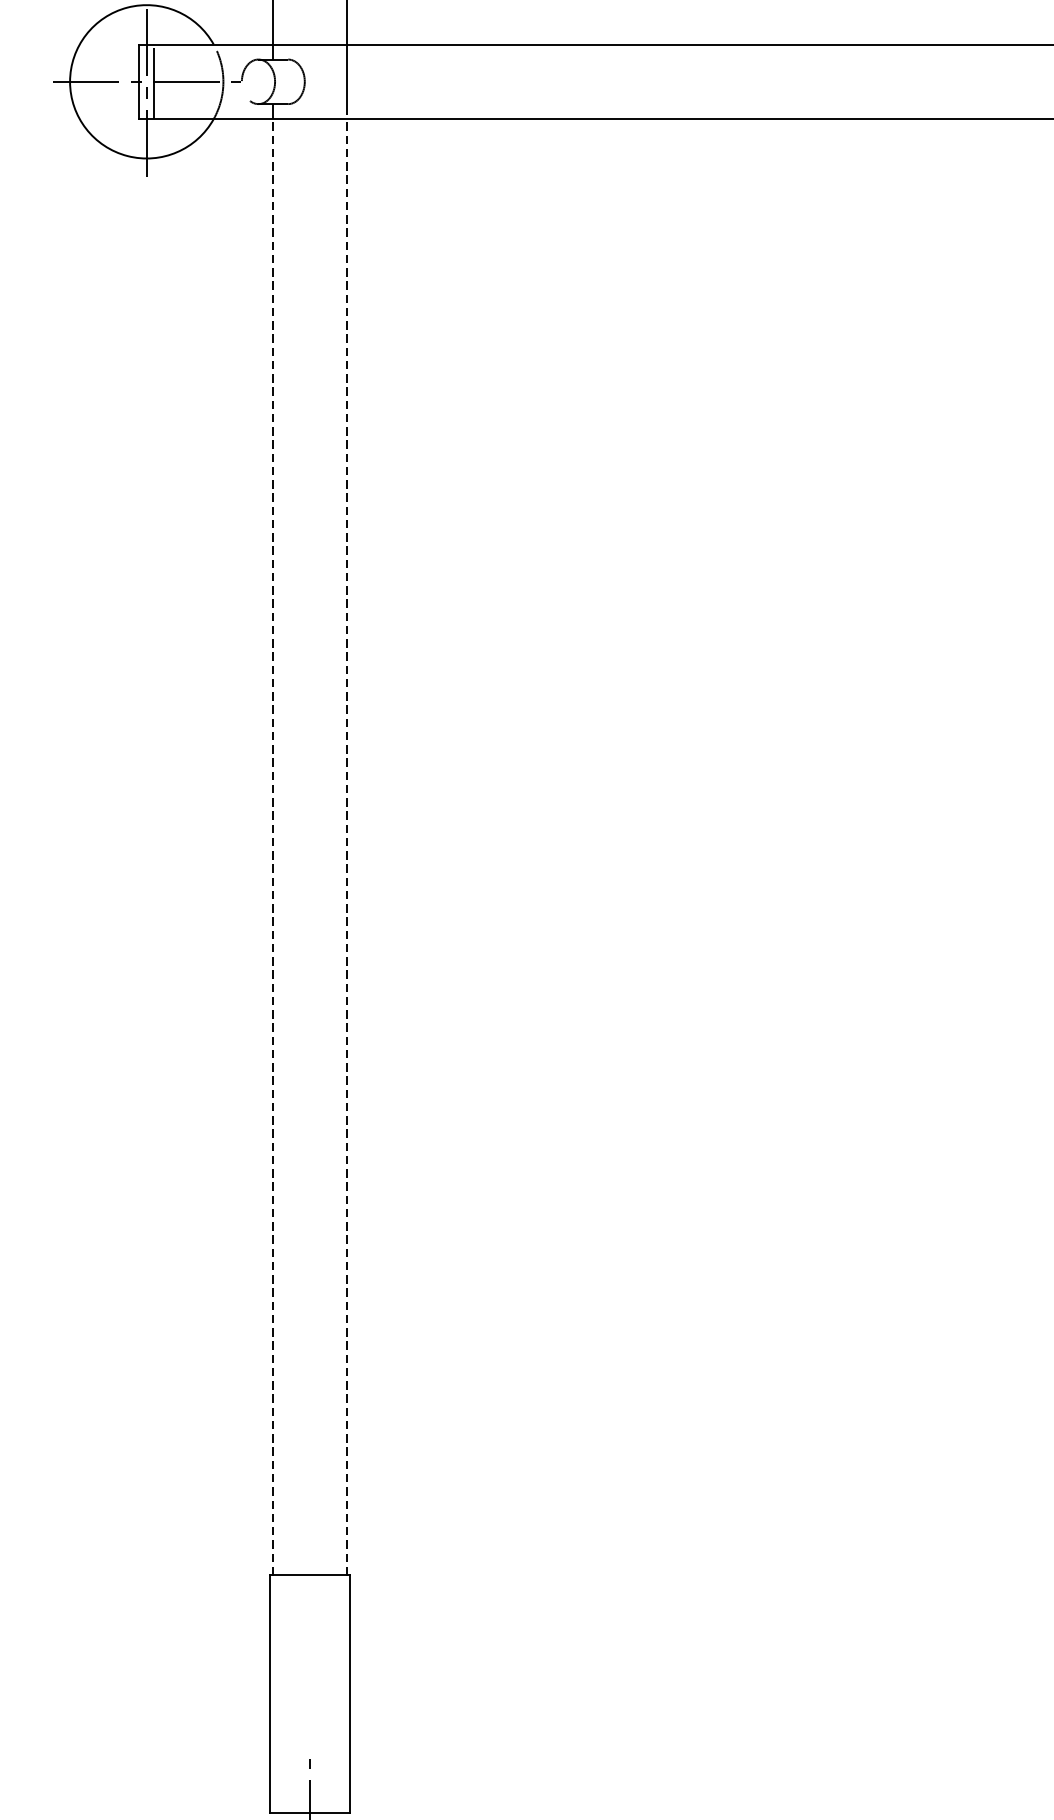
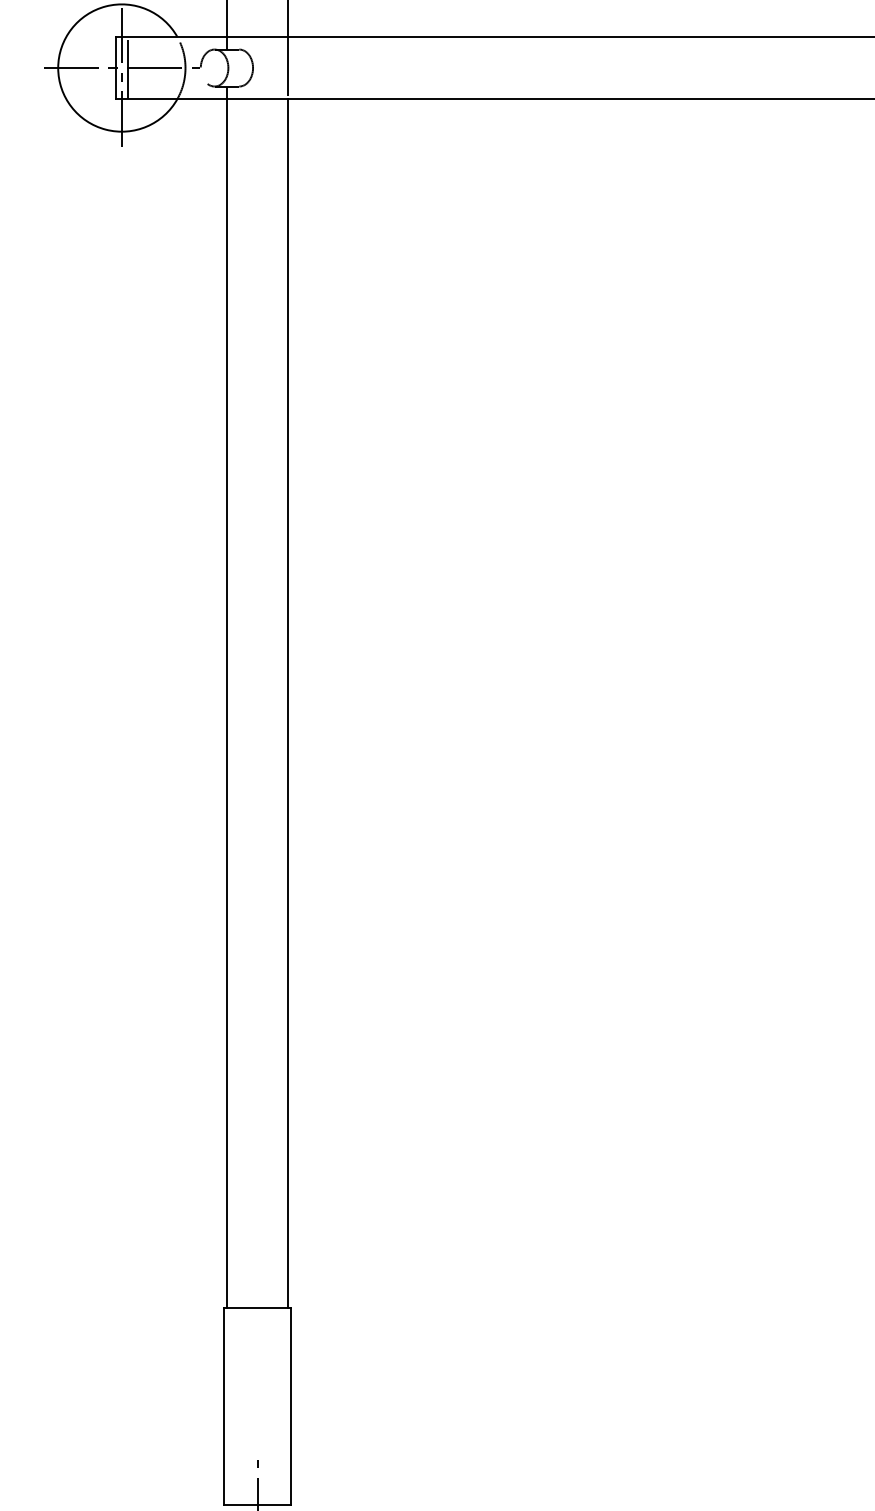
line: (272, 846) -> (226, 702), dashed -> solid
line: (347, 846) -> (288, 702), dashed -> solid

